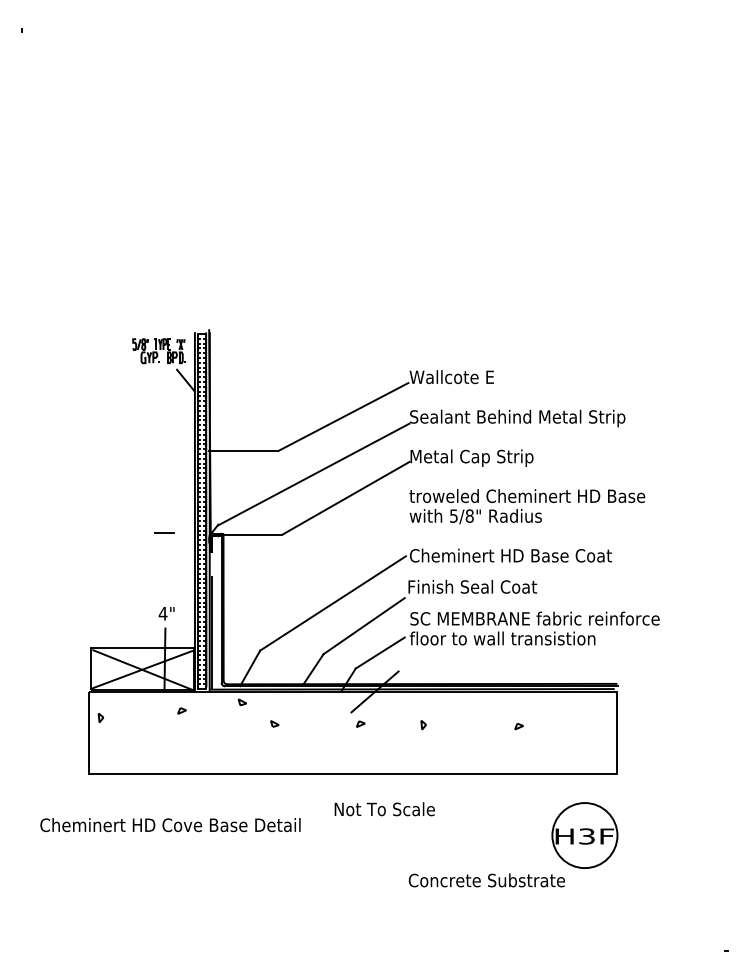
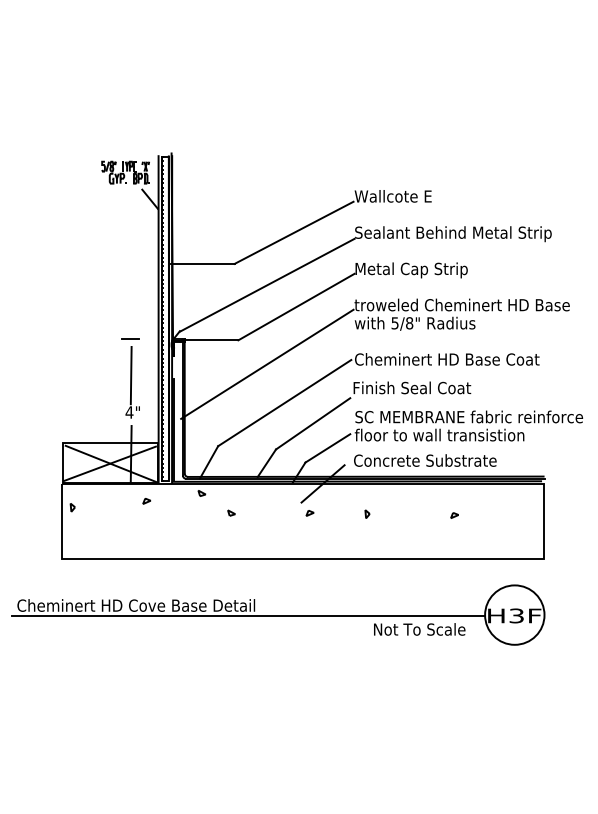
line: (313, 560) -> (266, 363), added
line: (164, 573) -> (130, 375), added
text: (384, 809) -> (419, 629), moved
line: (293, 836) -> (248, 615), added
text: (486, 880) -> (424, 460), moved

